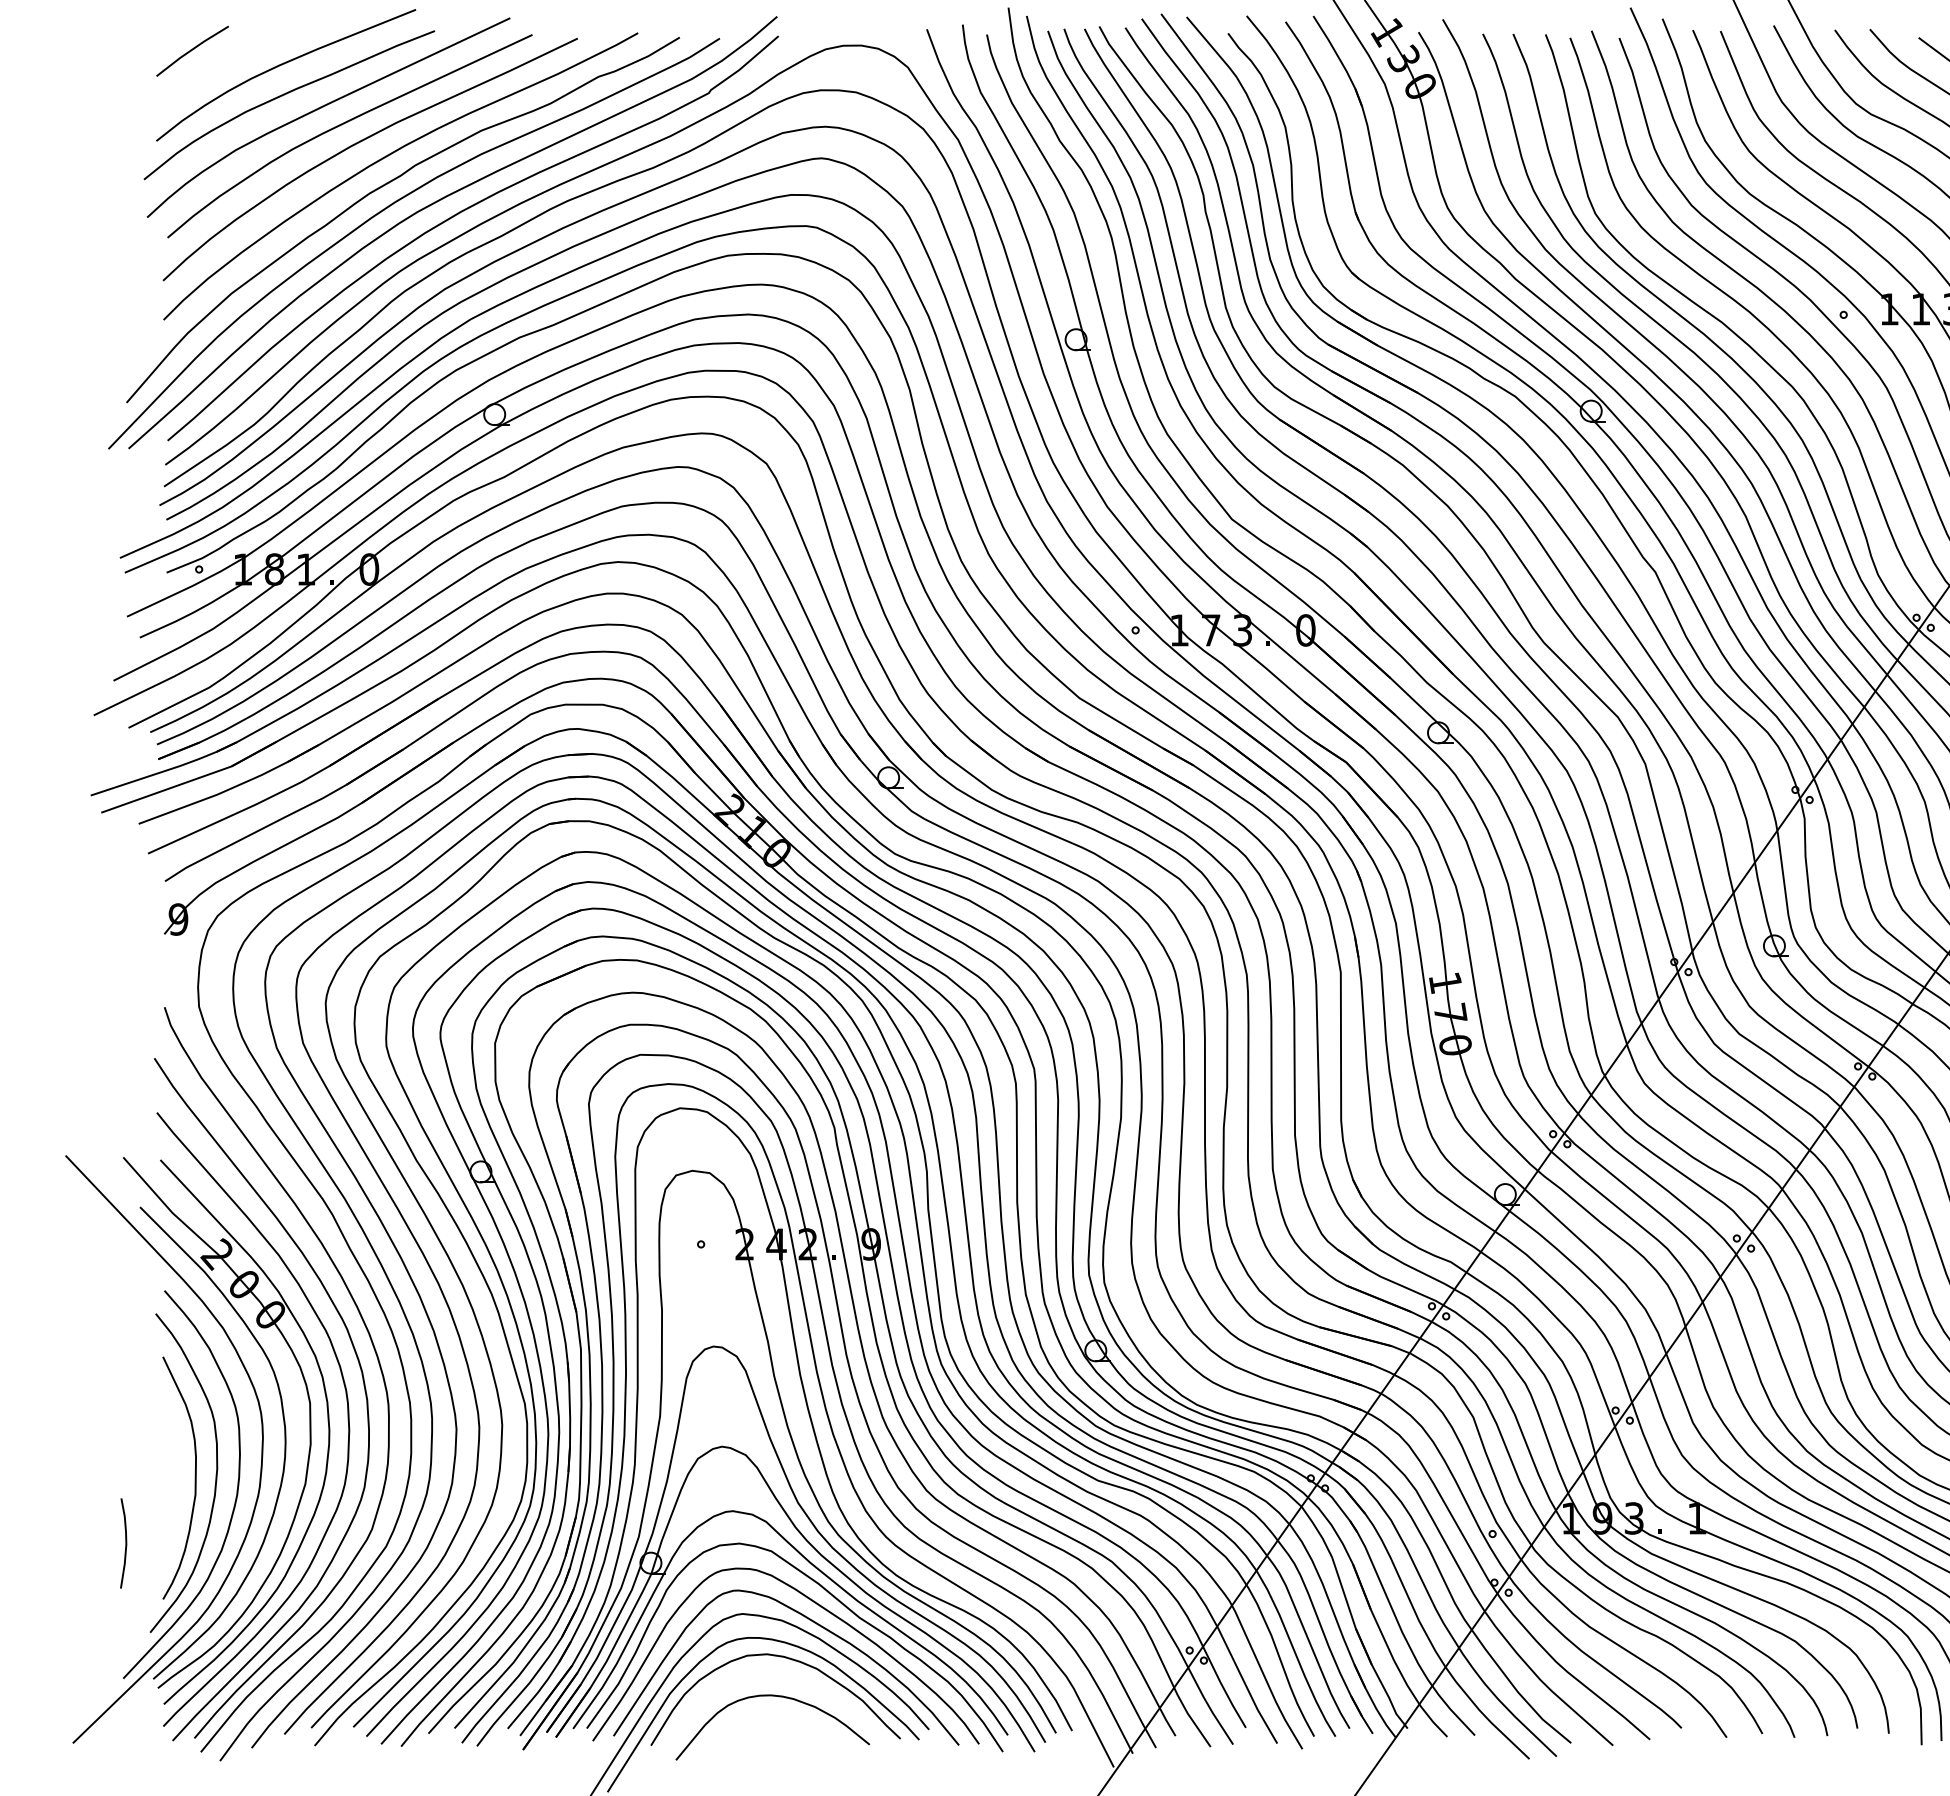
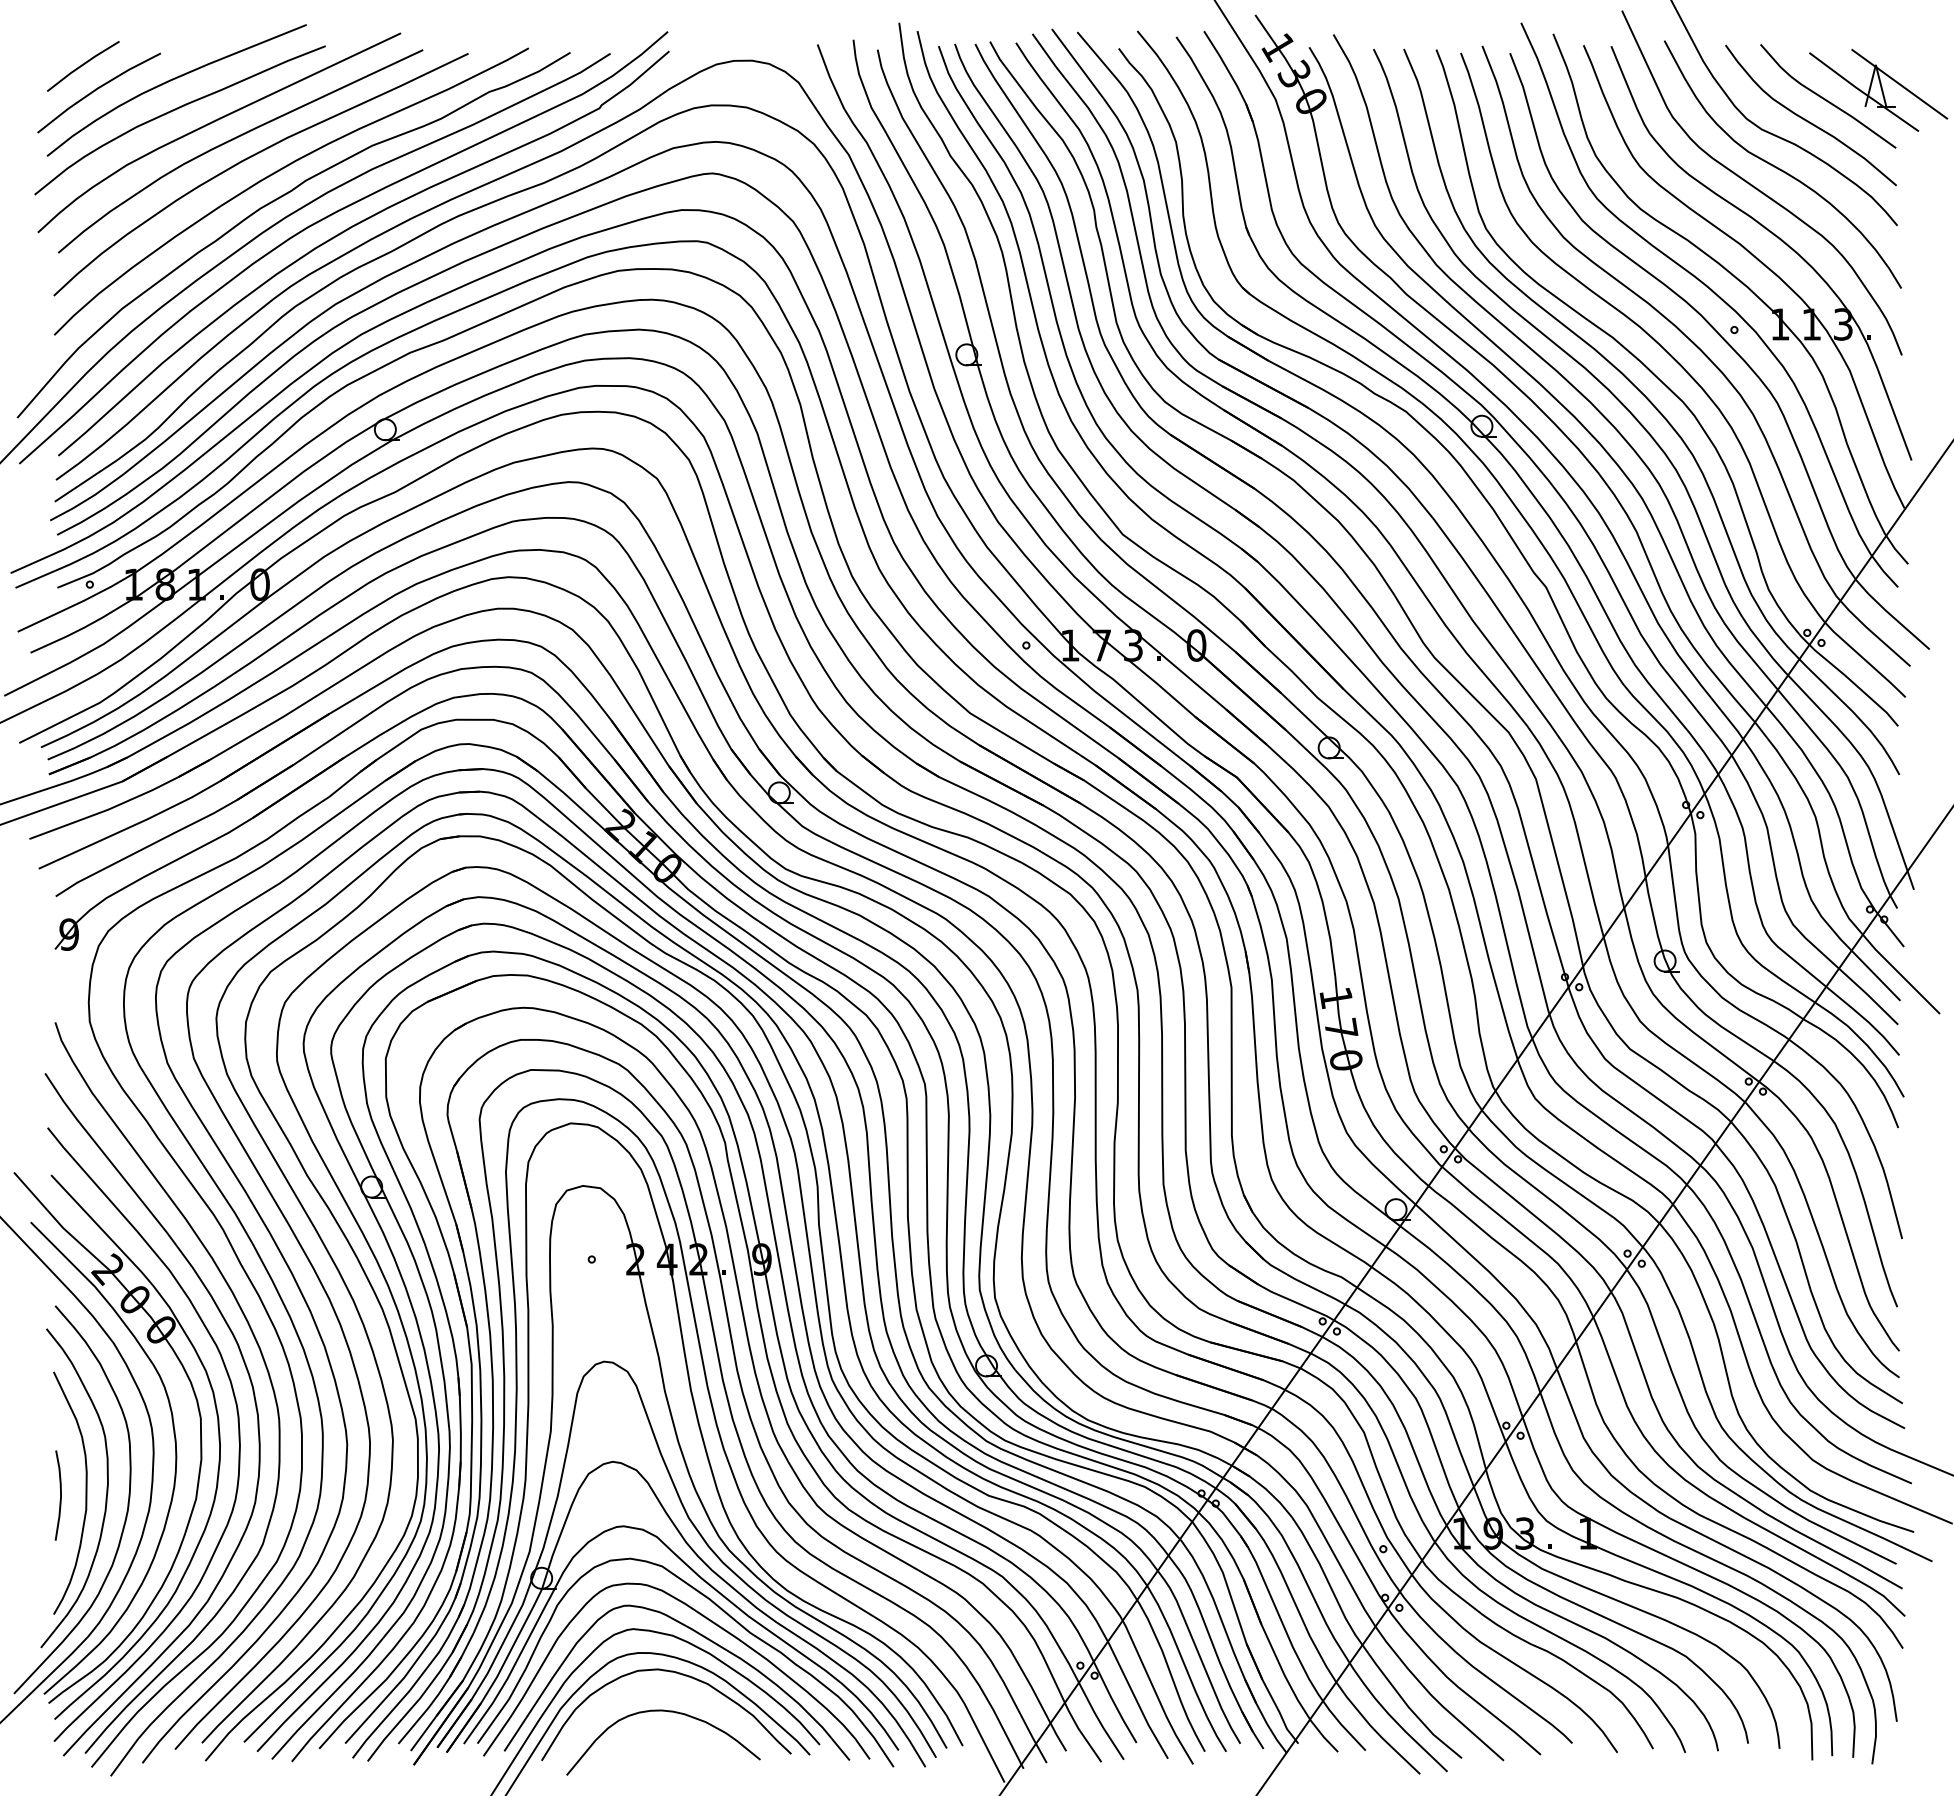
line: (205, 75) -> (96, 90), added
curve: (125, 1543) -> (60, 1495), moved

